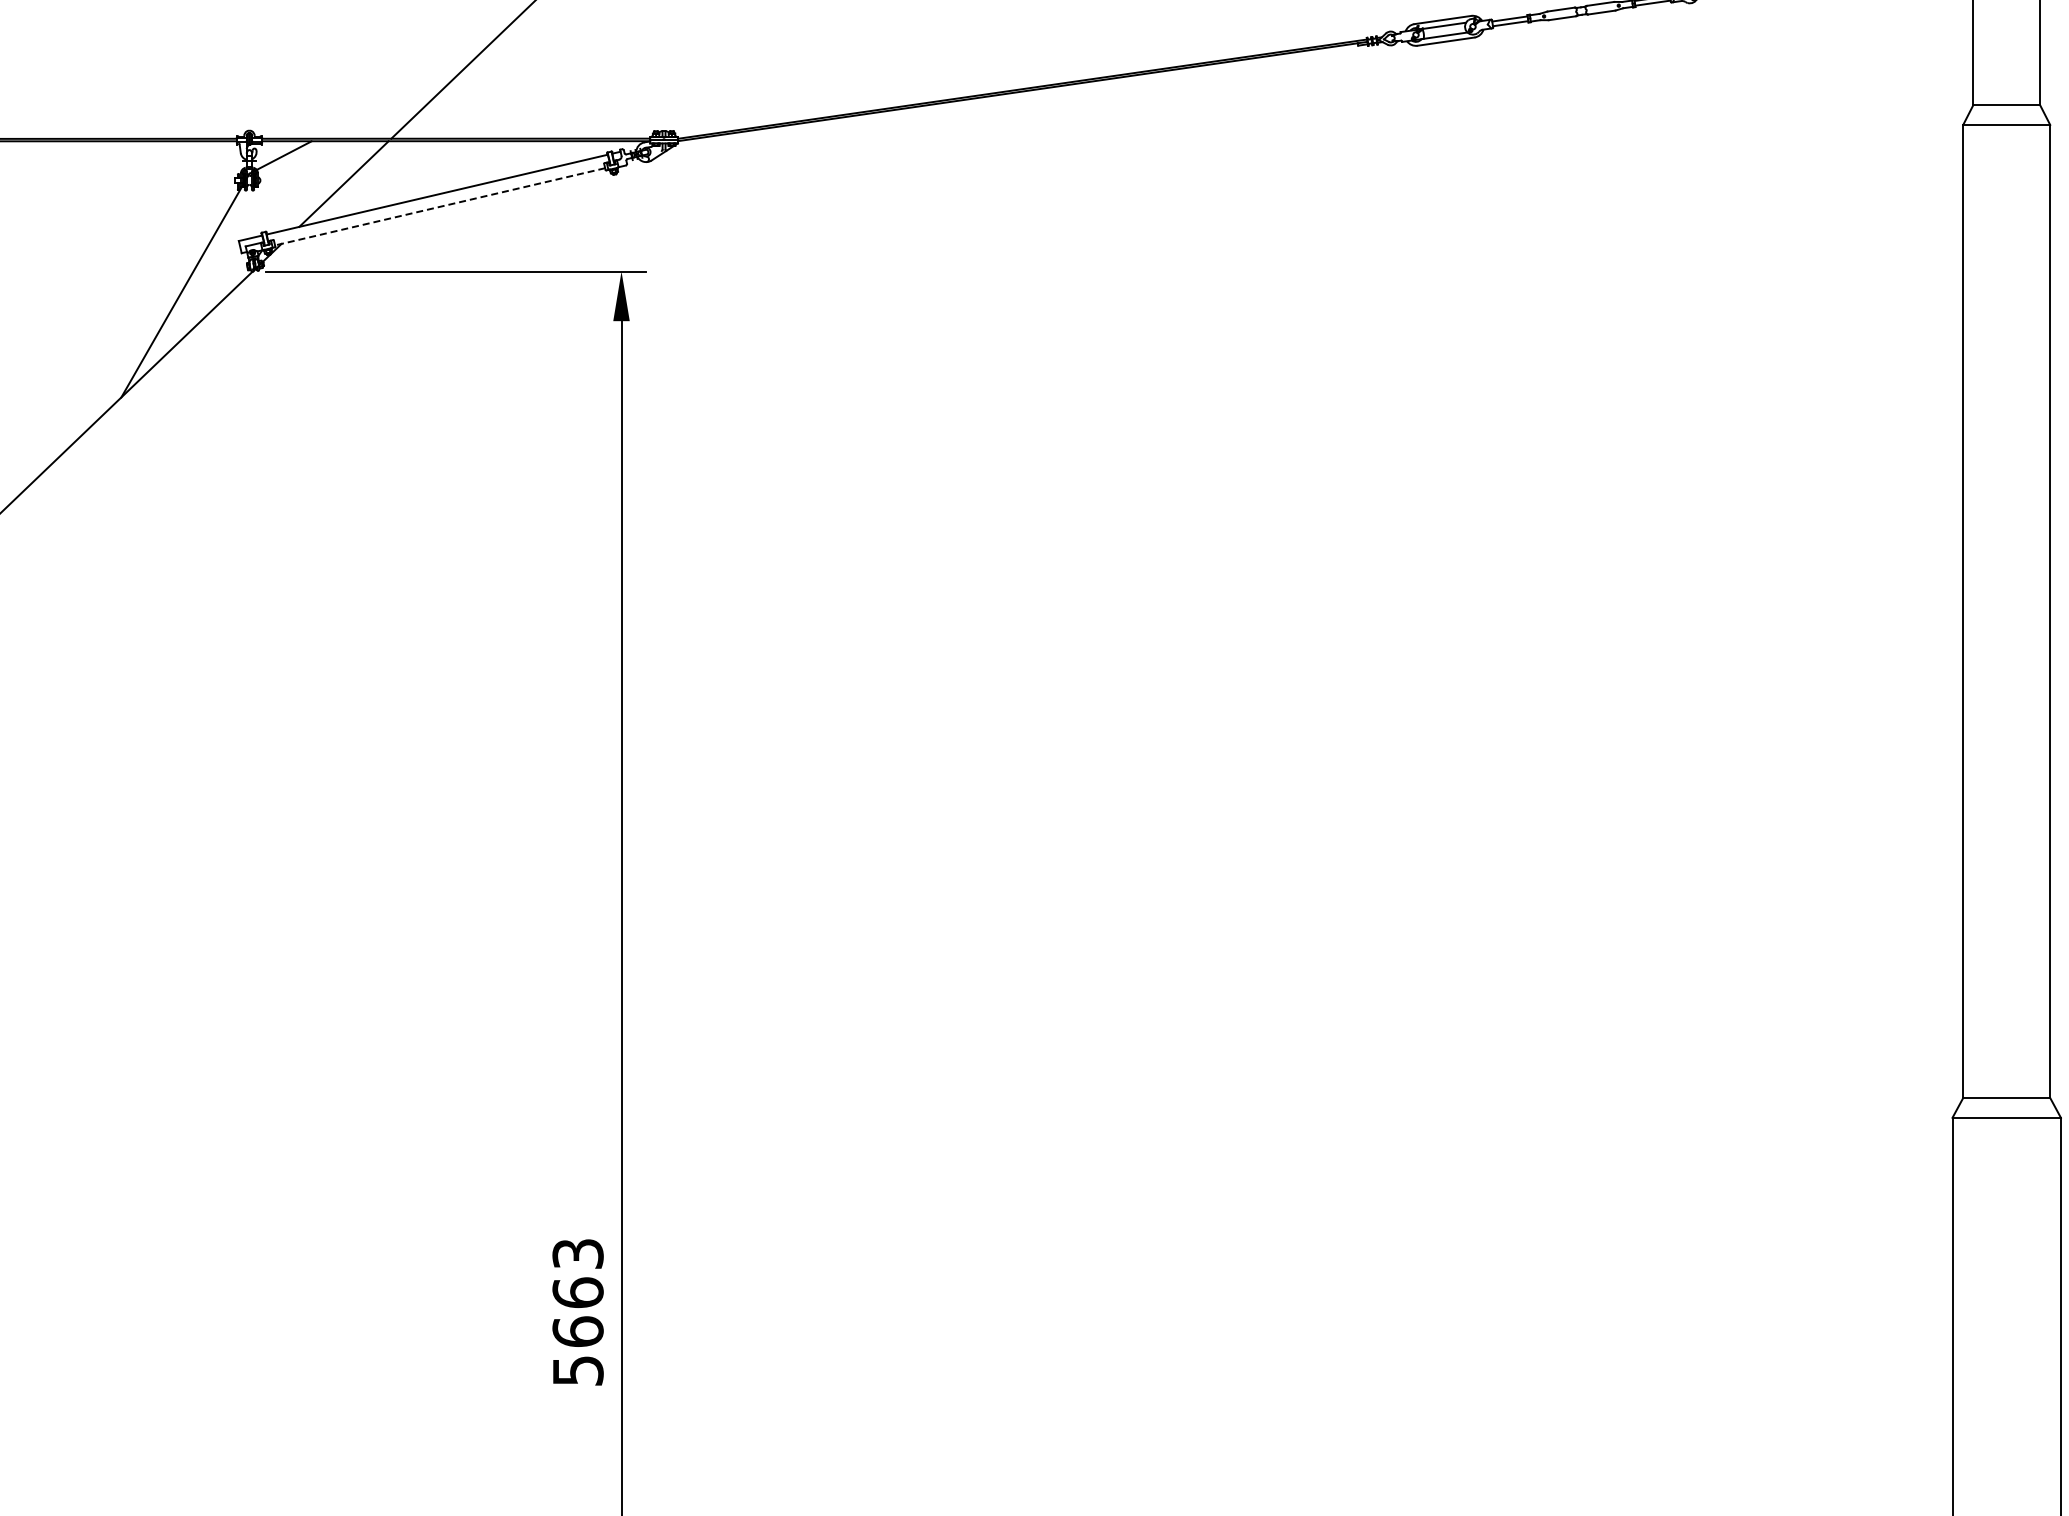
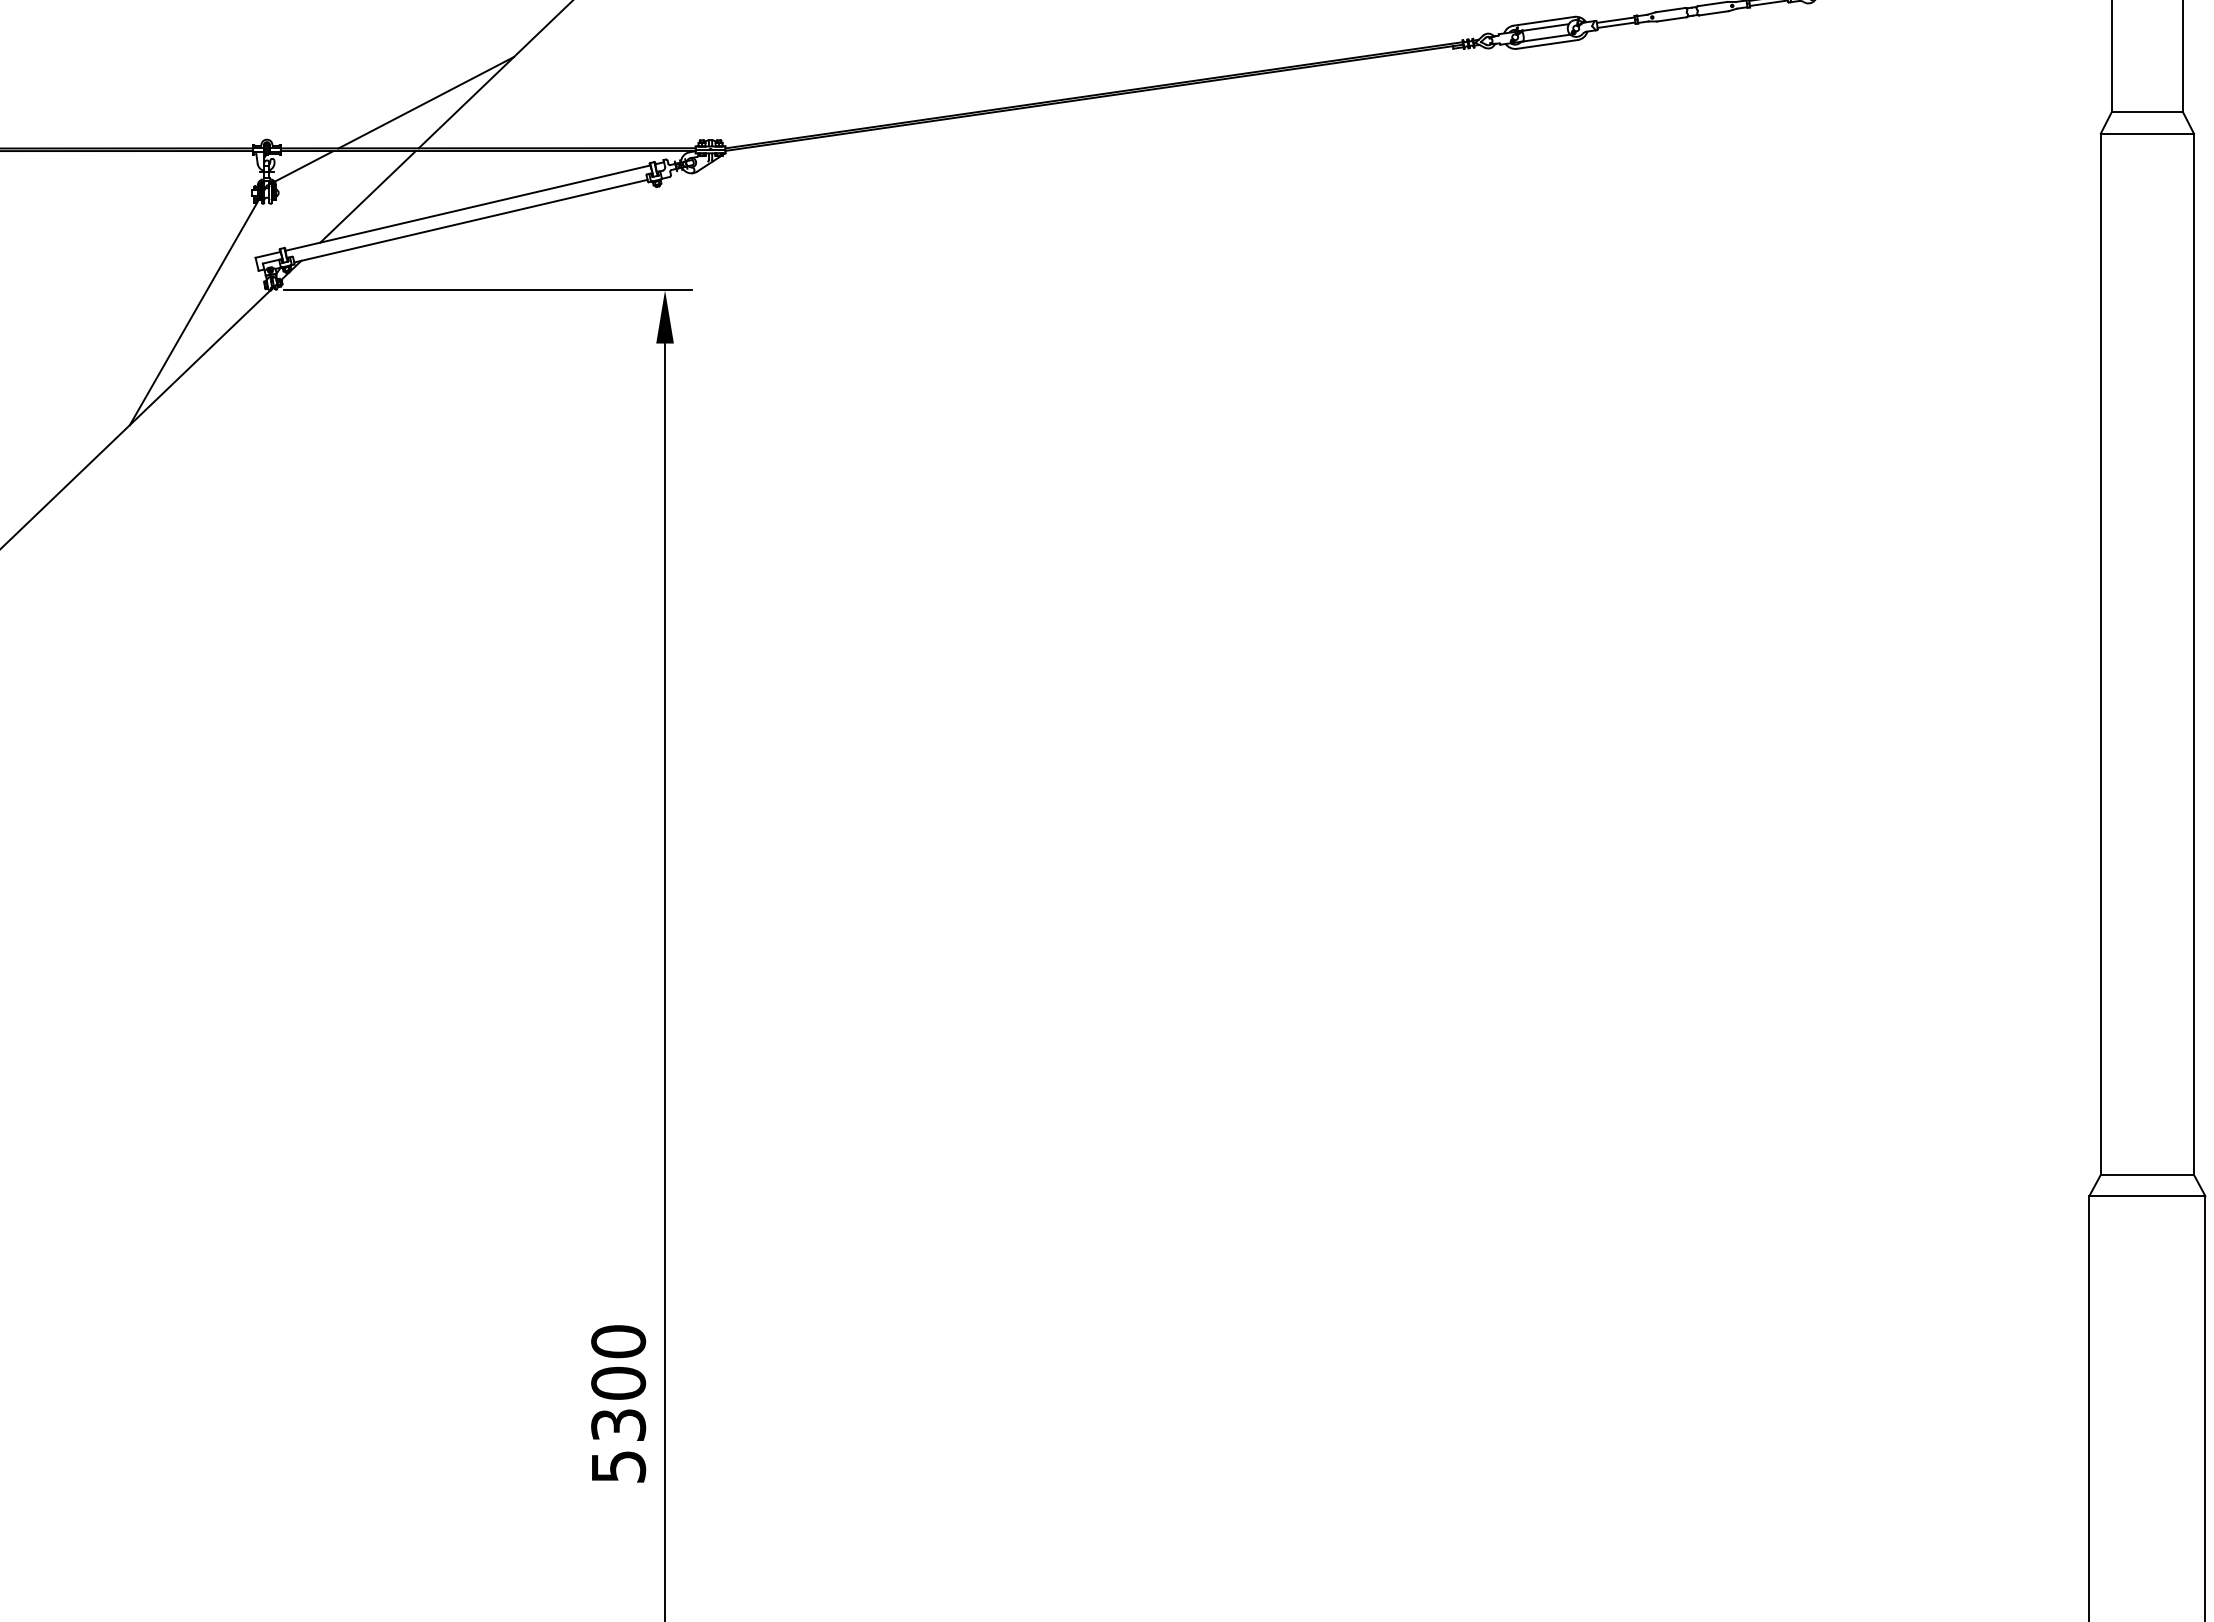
line: (398, 95) -> (426, 102), added
line: (440, 206) -> (471, 220), dashed -> solid
text: (577, 1292) -> (617, 1382), 5663 -> 5300

